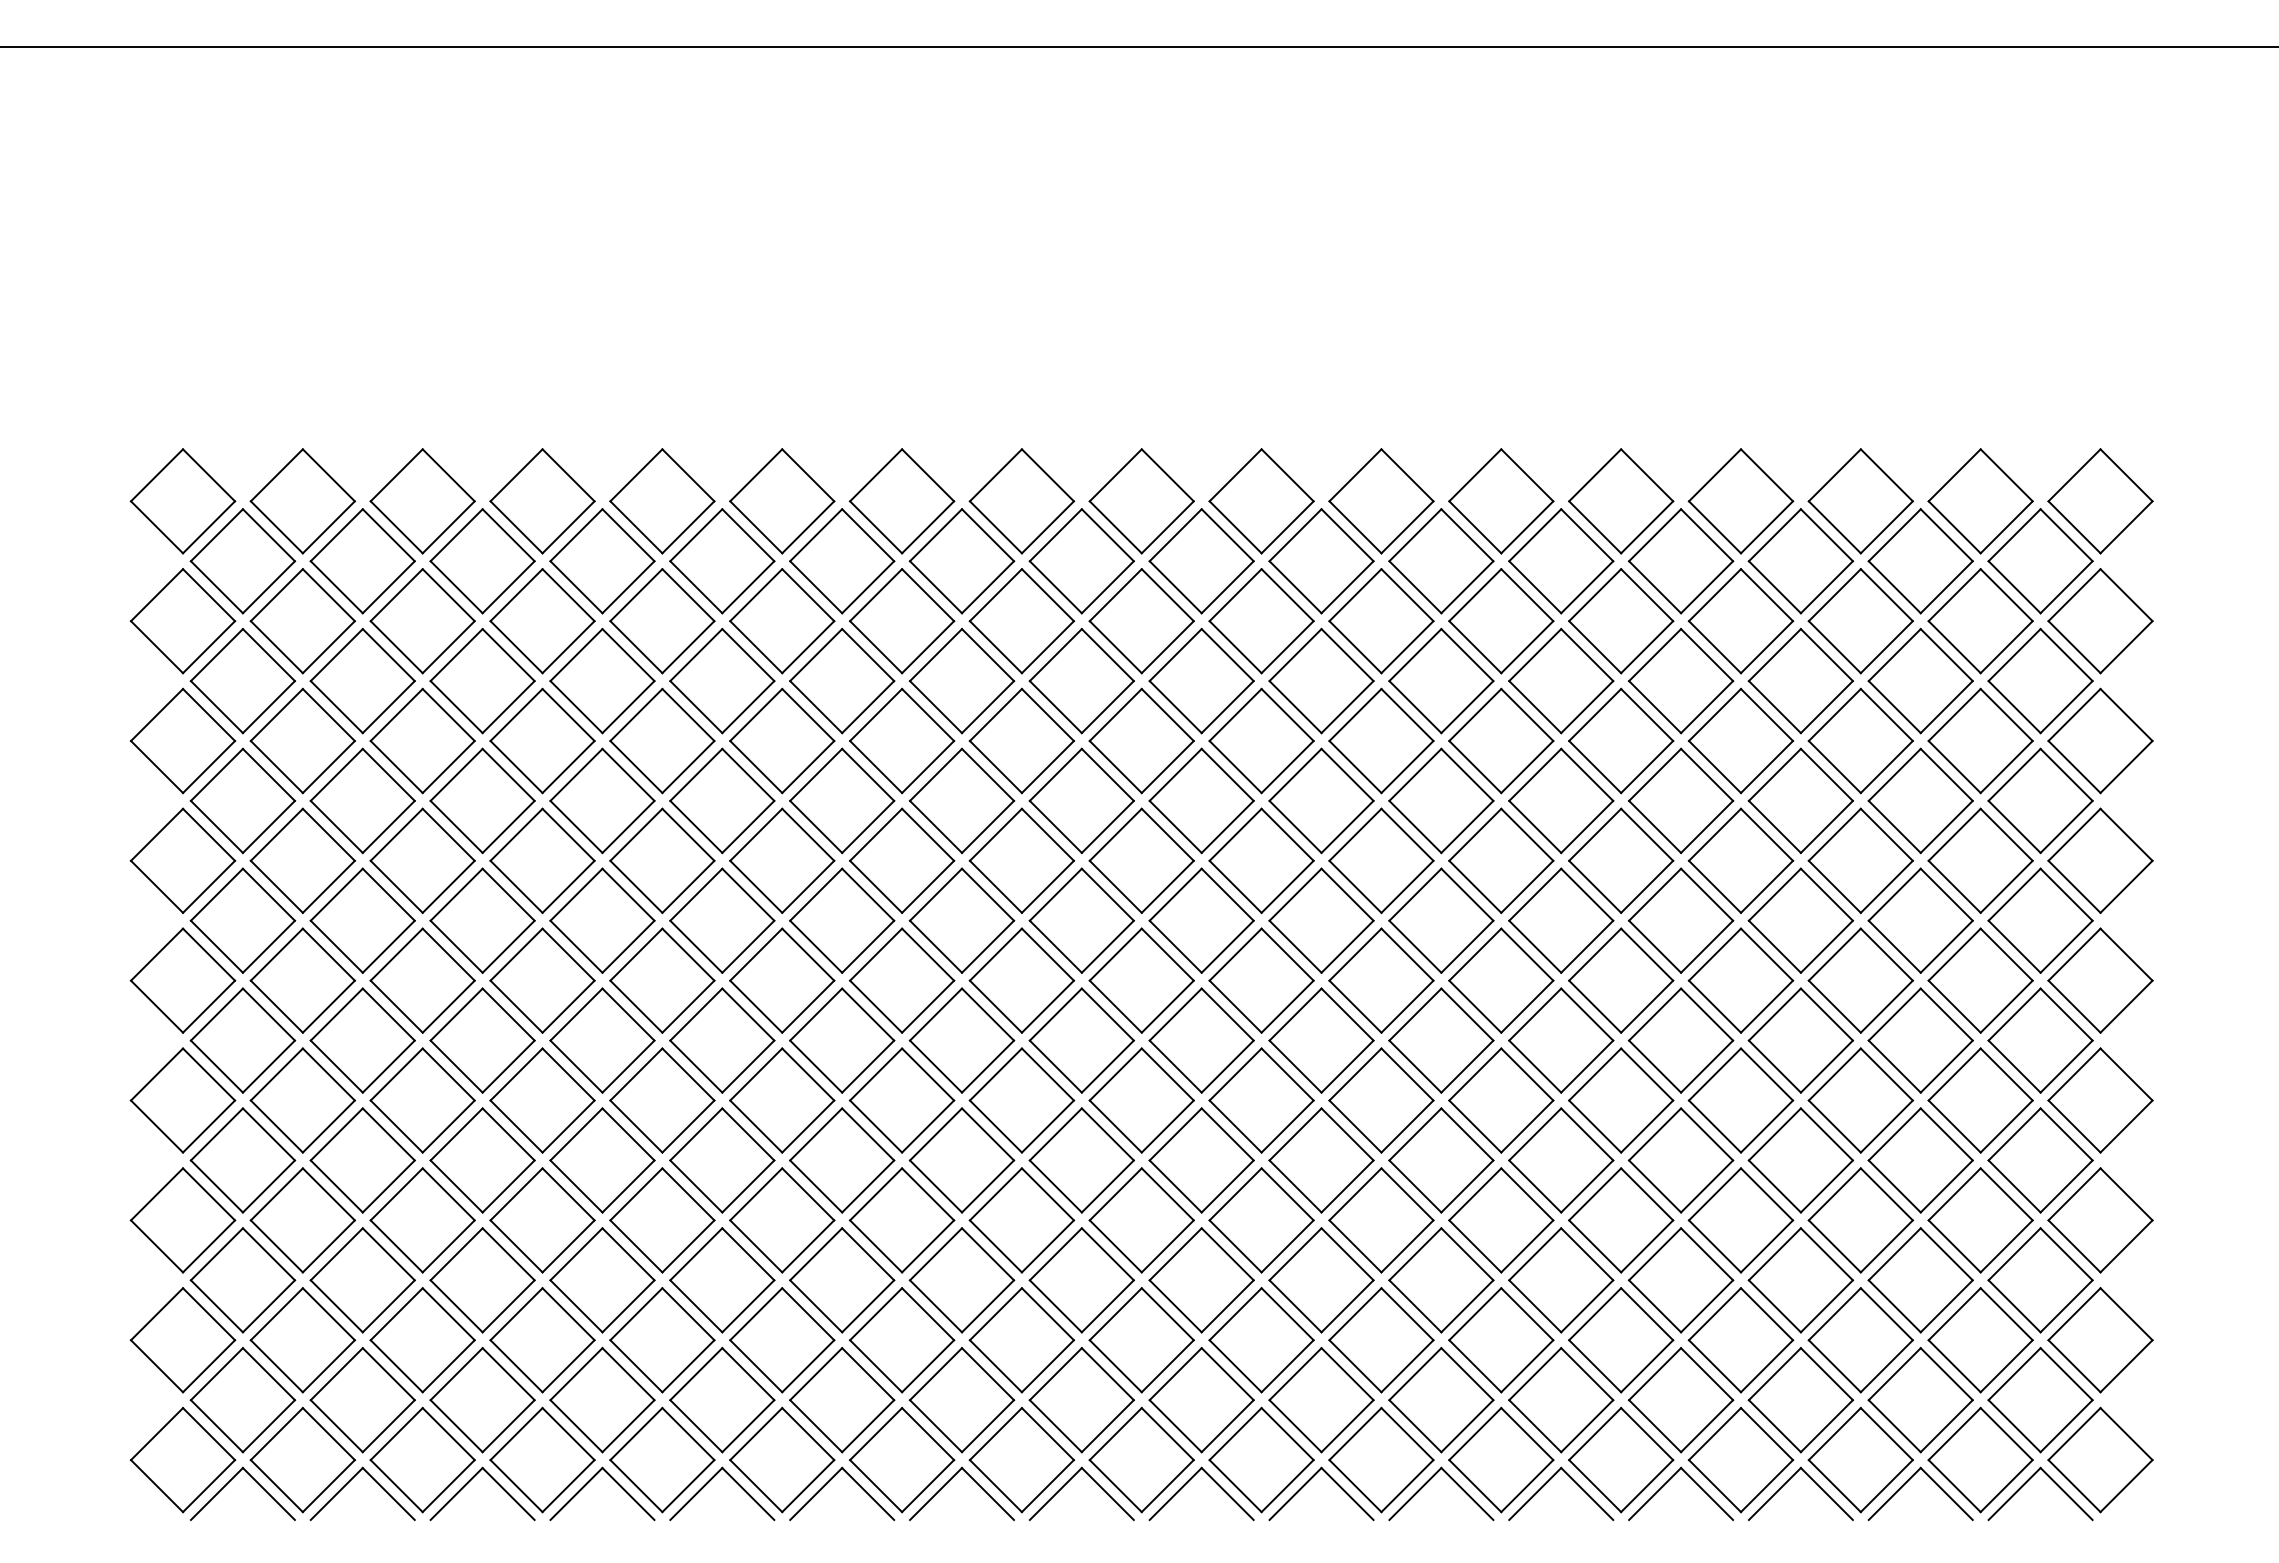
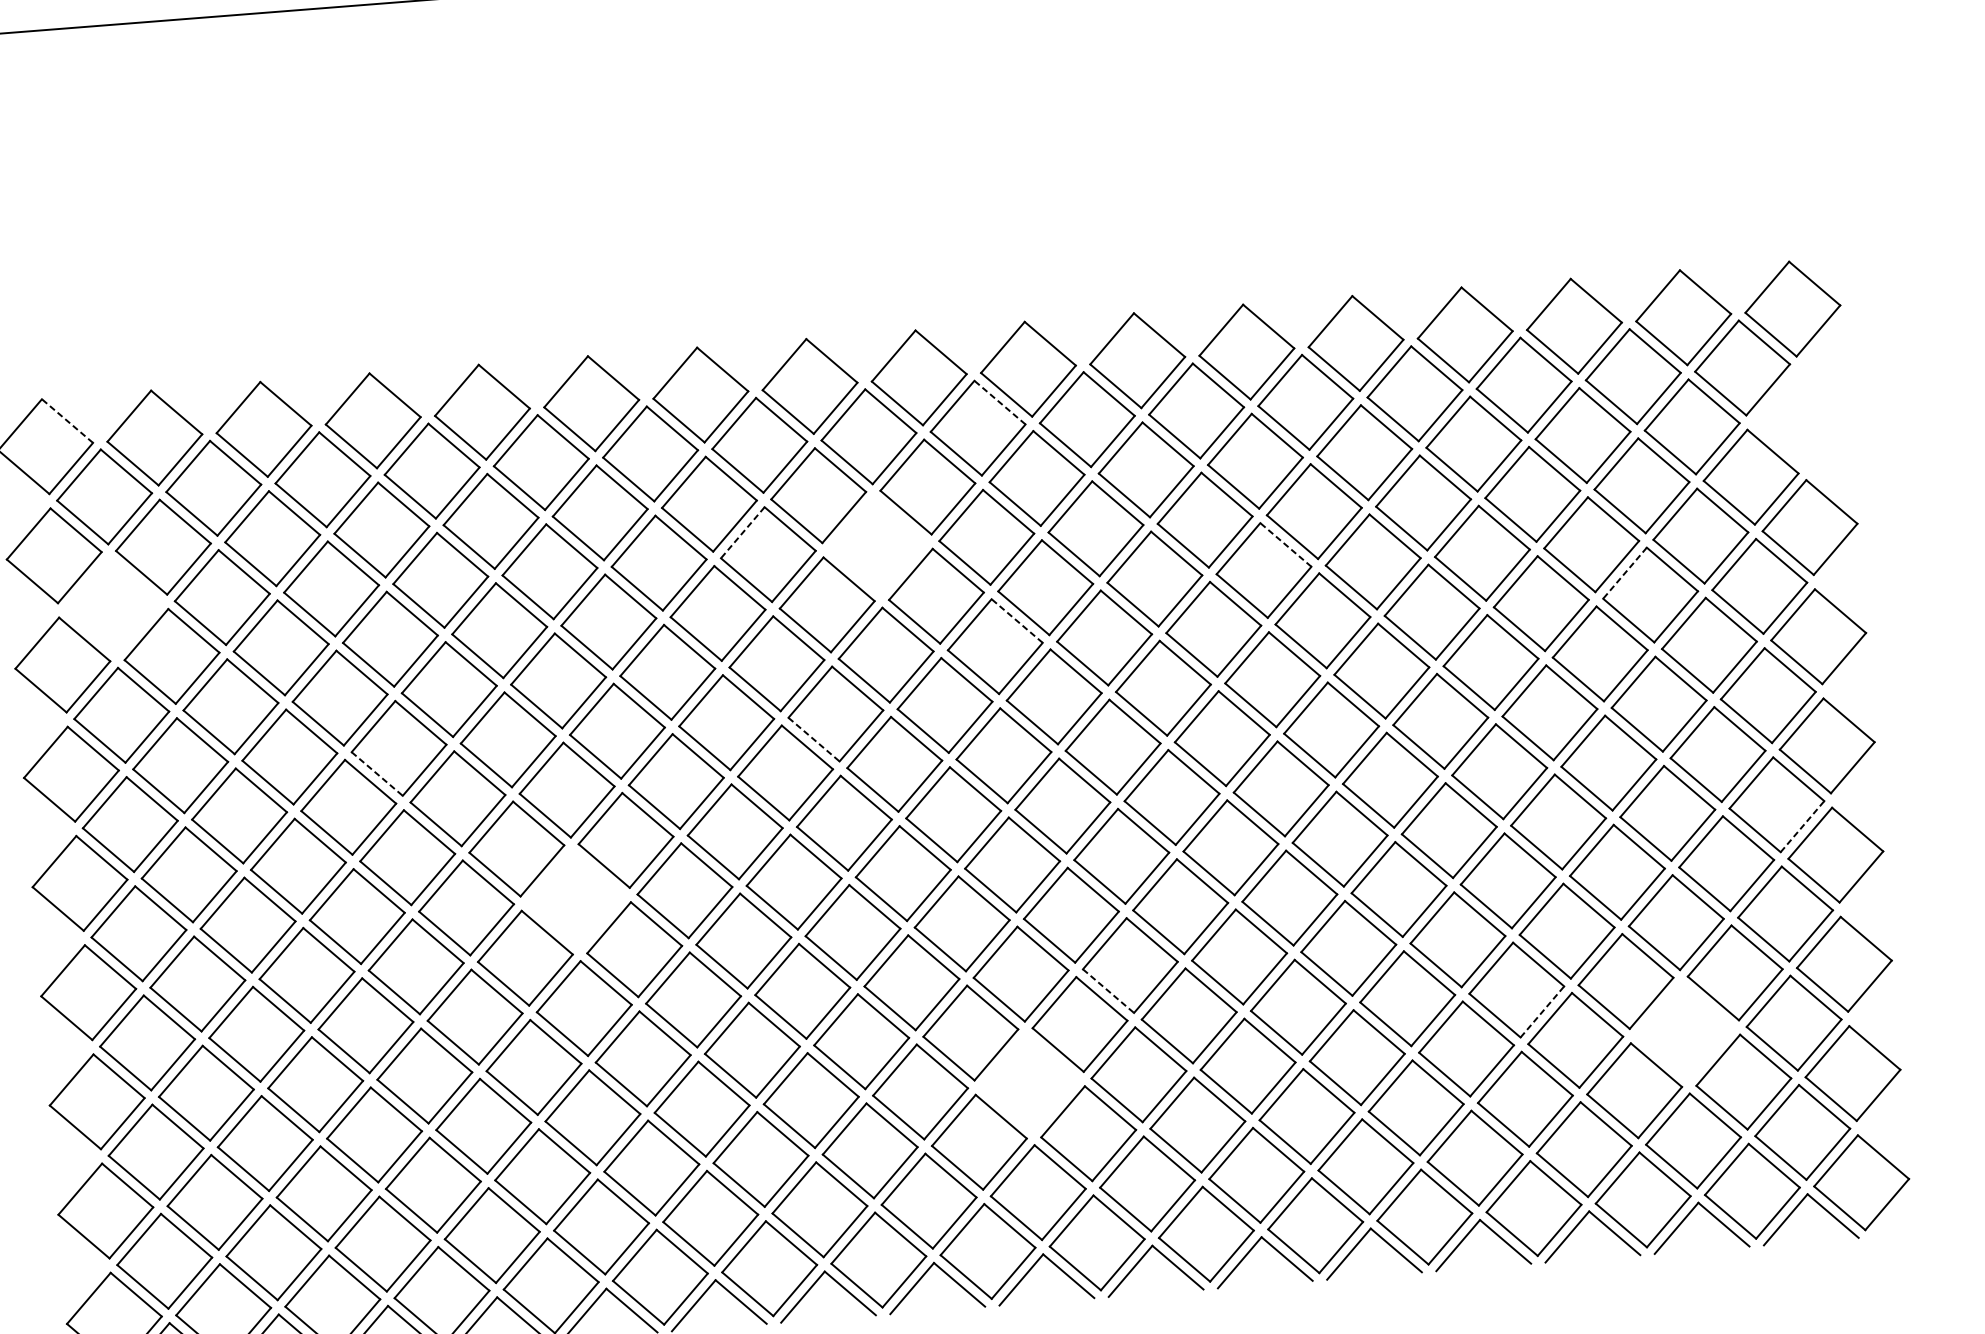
line: (209, 475) -> (67, 421), solid -> dashed
line: (1227, 535) -> (999, 402), solid -> dashed
part: (2100, 621) -> (1801, 418), removed
line: (936, 655) -> (743, 533), solid -> dashed
part: (242, 681) -> (112, 606), removed
part: (1081, 681) -> (877, 546), removed
line: (1527, 715) -> (1286, 545), solid -> dashed
line: (1227, 774) -> (1016, 620), solid -> dashed
line: (1894, 774) -> (1624, 572), solid -> dashed
line: (516, 886) -> (377, 773), solid -> dashed
line: (995, 886) -> (813, 739), solid -> dashed
part: (722, 1040) -> (575, 899), removed
line: (2066, 1066) -> (1802, 826), solid -> dashed
line: (1295, 1186) -> (1108, 991), solid -> dashed
line: (1766, 1246) -> (1541, 1012), solid -> dashed
part: (1201, 1280) -> (1029, 1083), removed
part: (1920, 1280) -> (1684, 1032), removed

